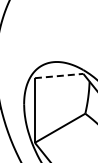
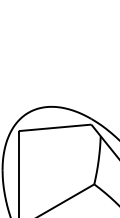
line: (59, 75) -> (55, 127), dashed -> solid

